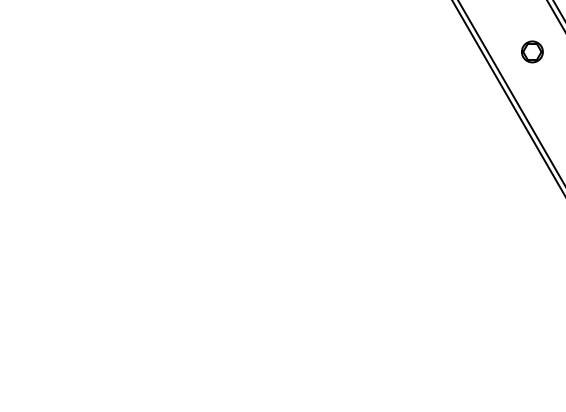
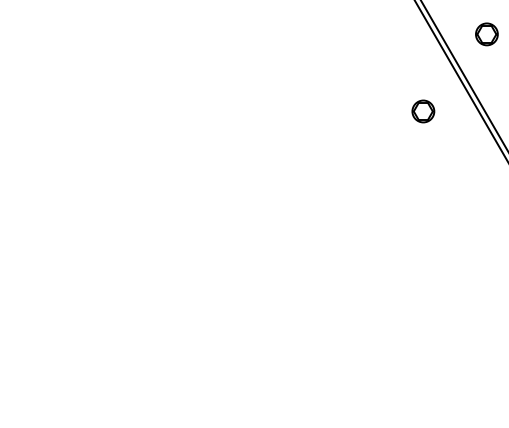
part: (471, 125) -> (423, 111), added

